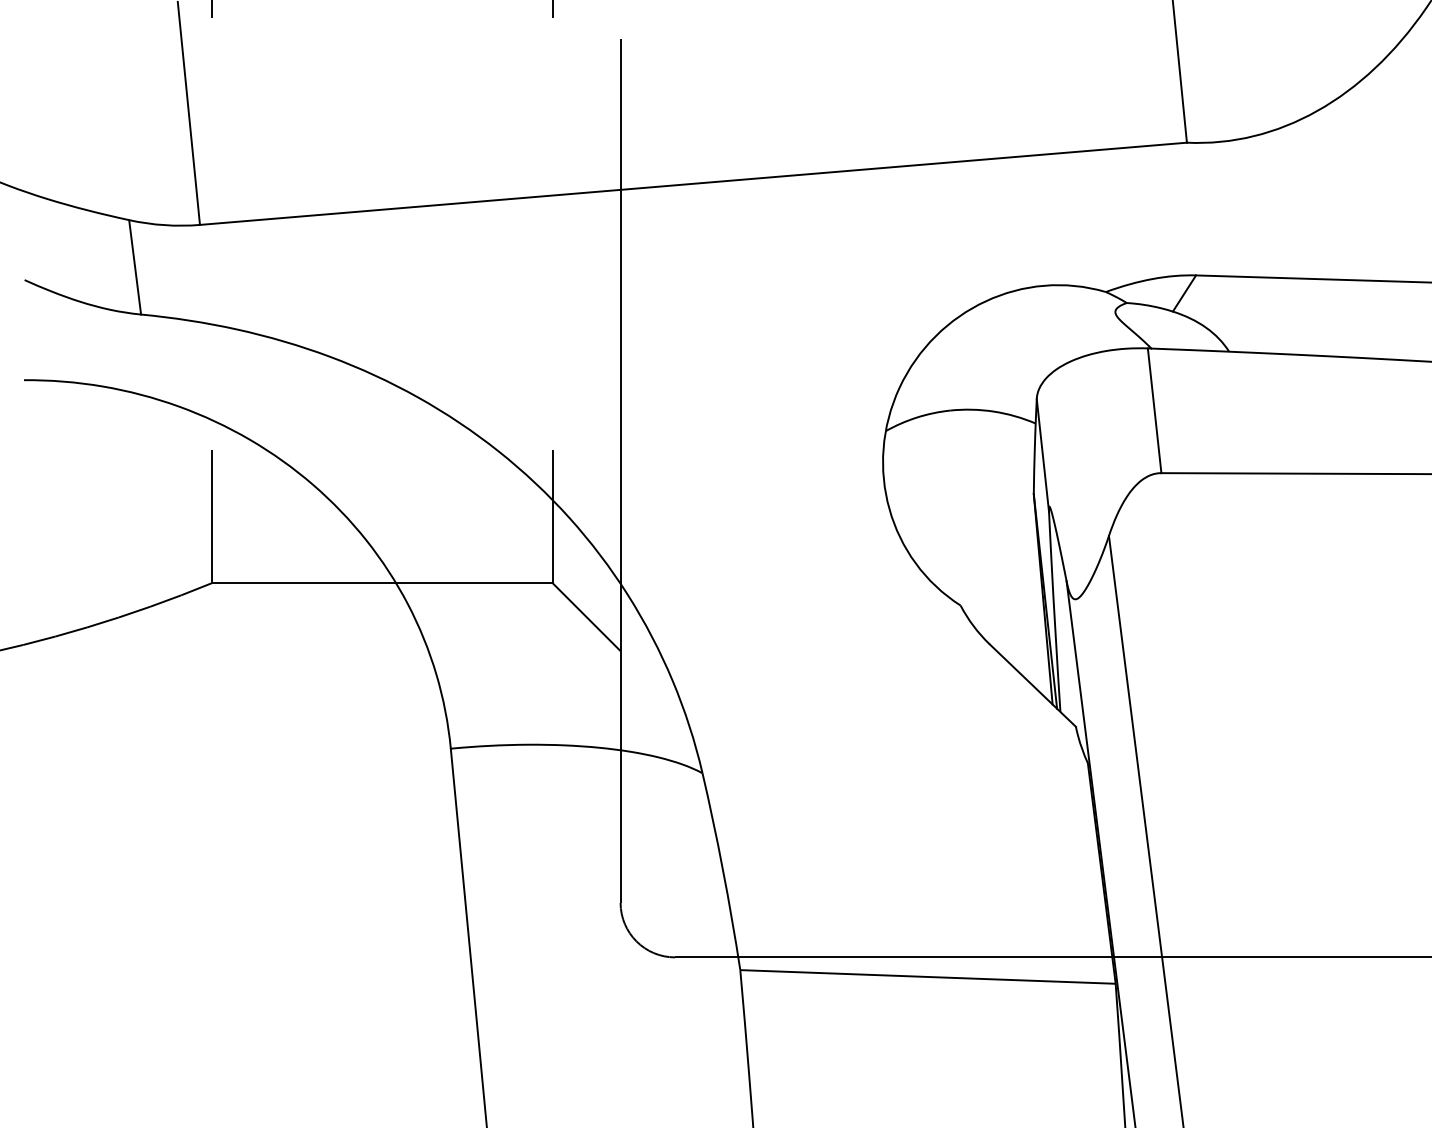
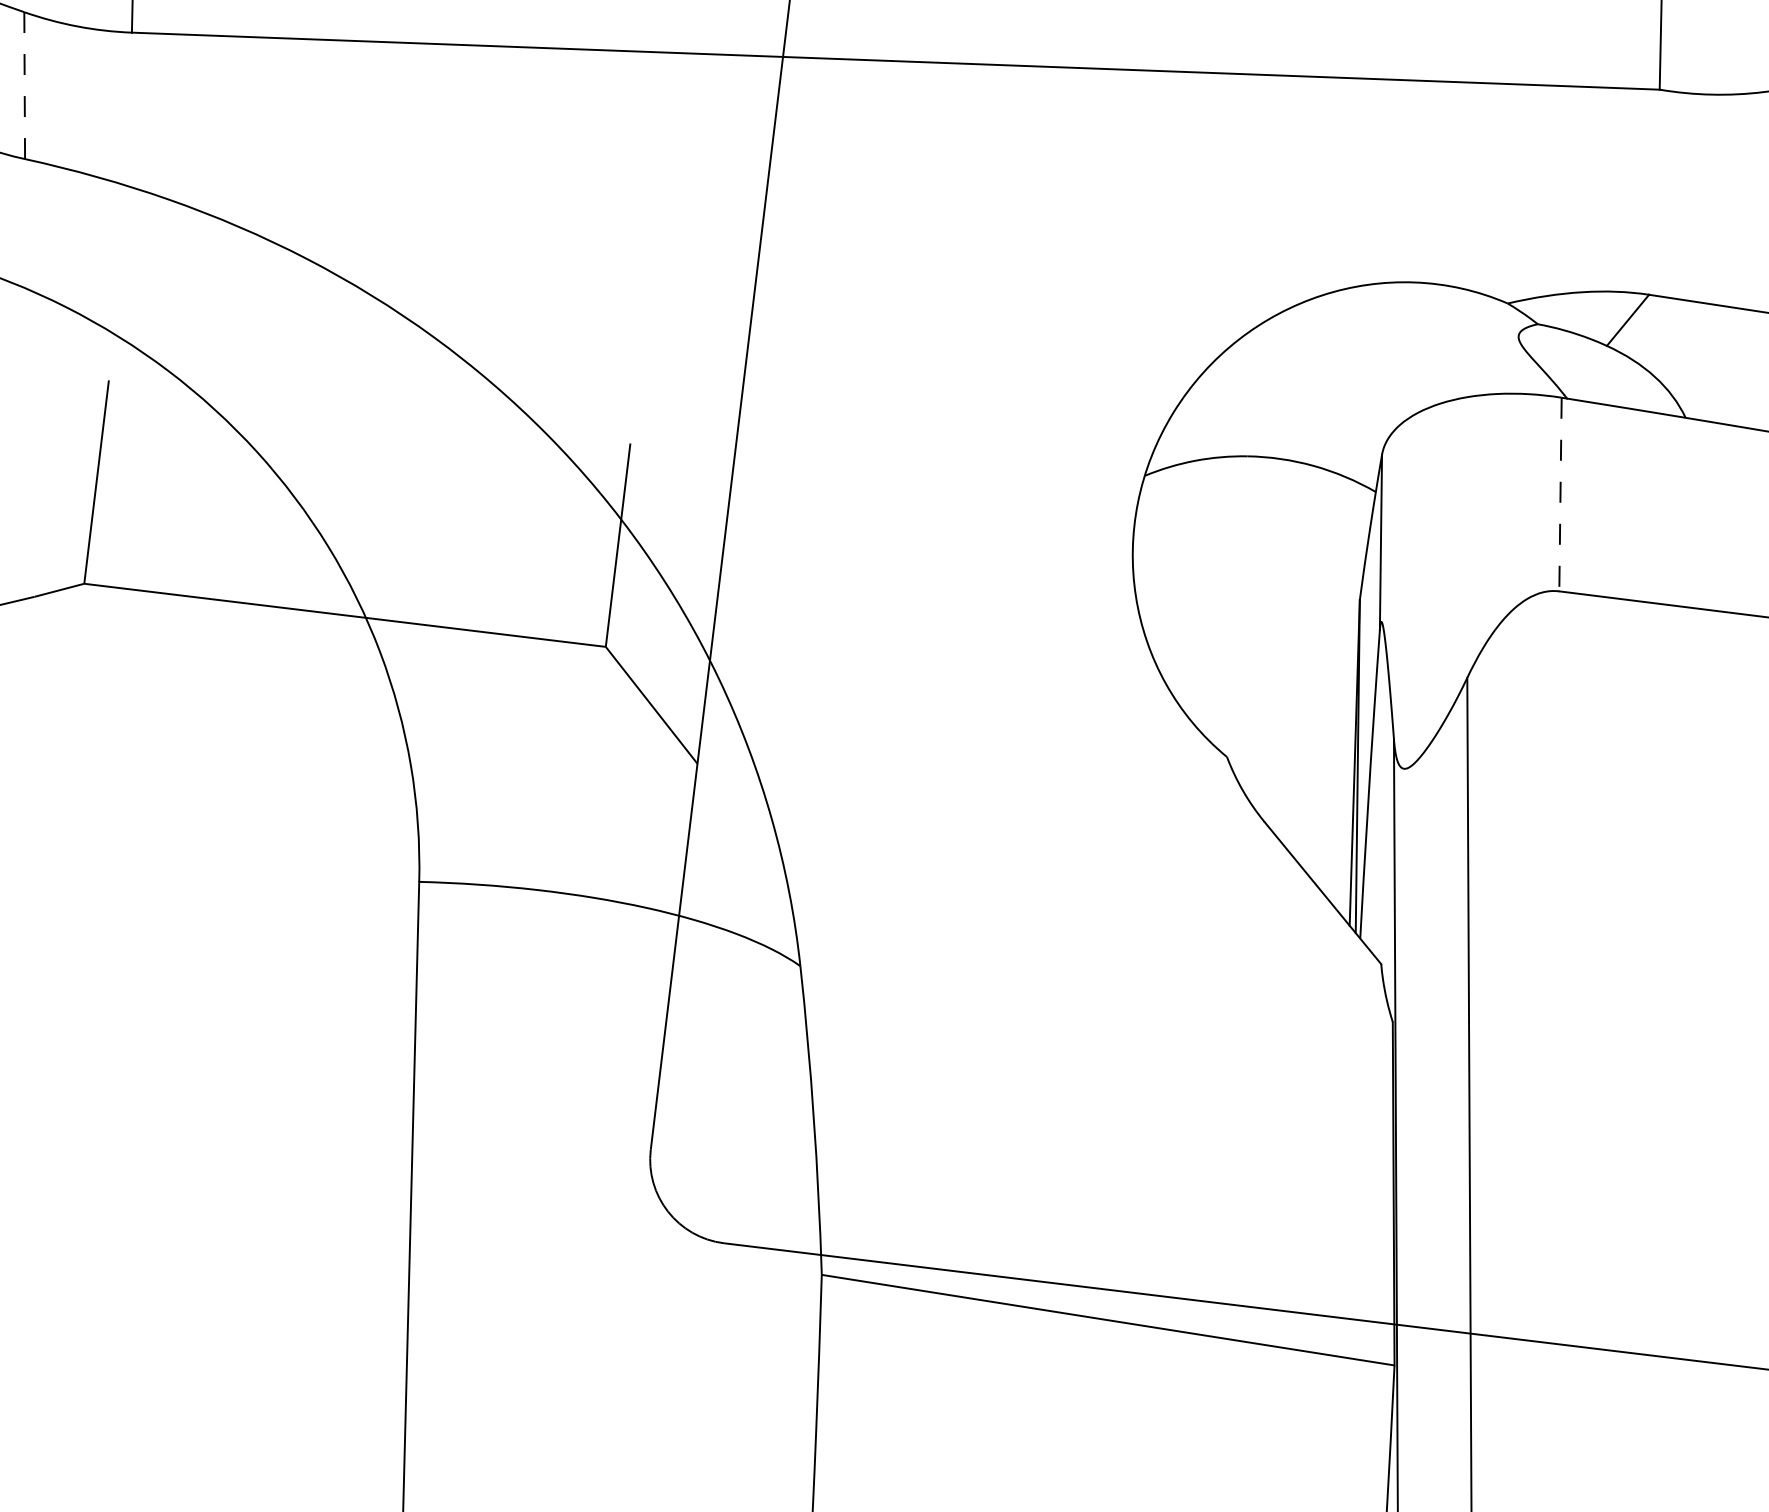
line: (135, 267) -> (25, 85), solid -> dashed
line: (1154, 410) -> (1560, 494), solid -> dashed

